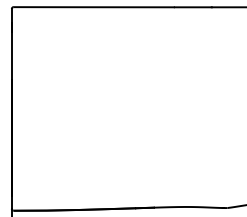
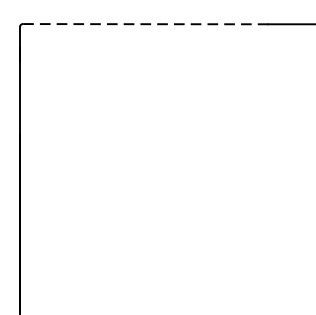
line: (92, 7) -> (142, 24), solid -> dashed

